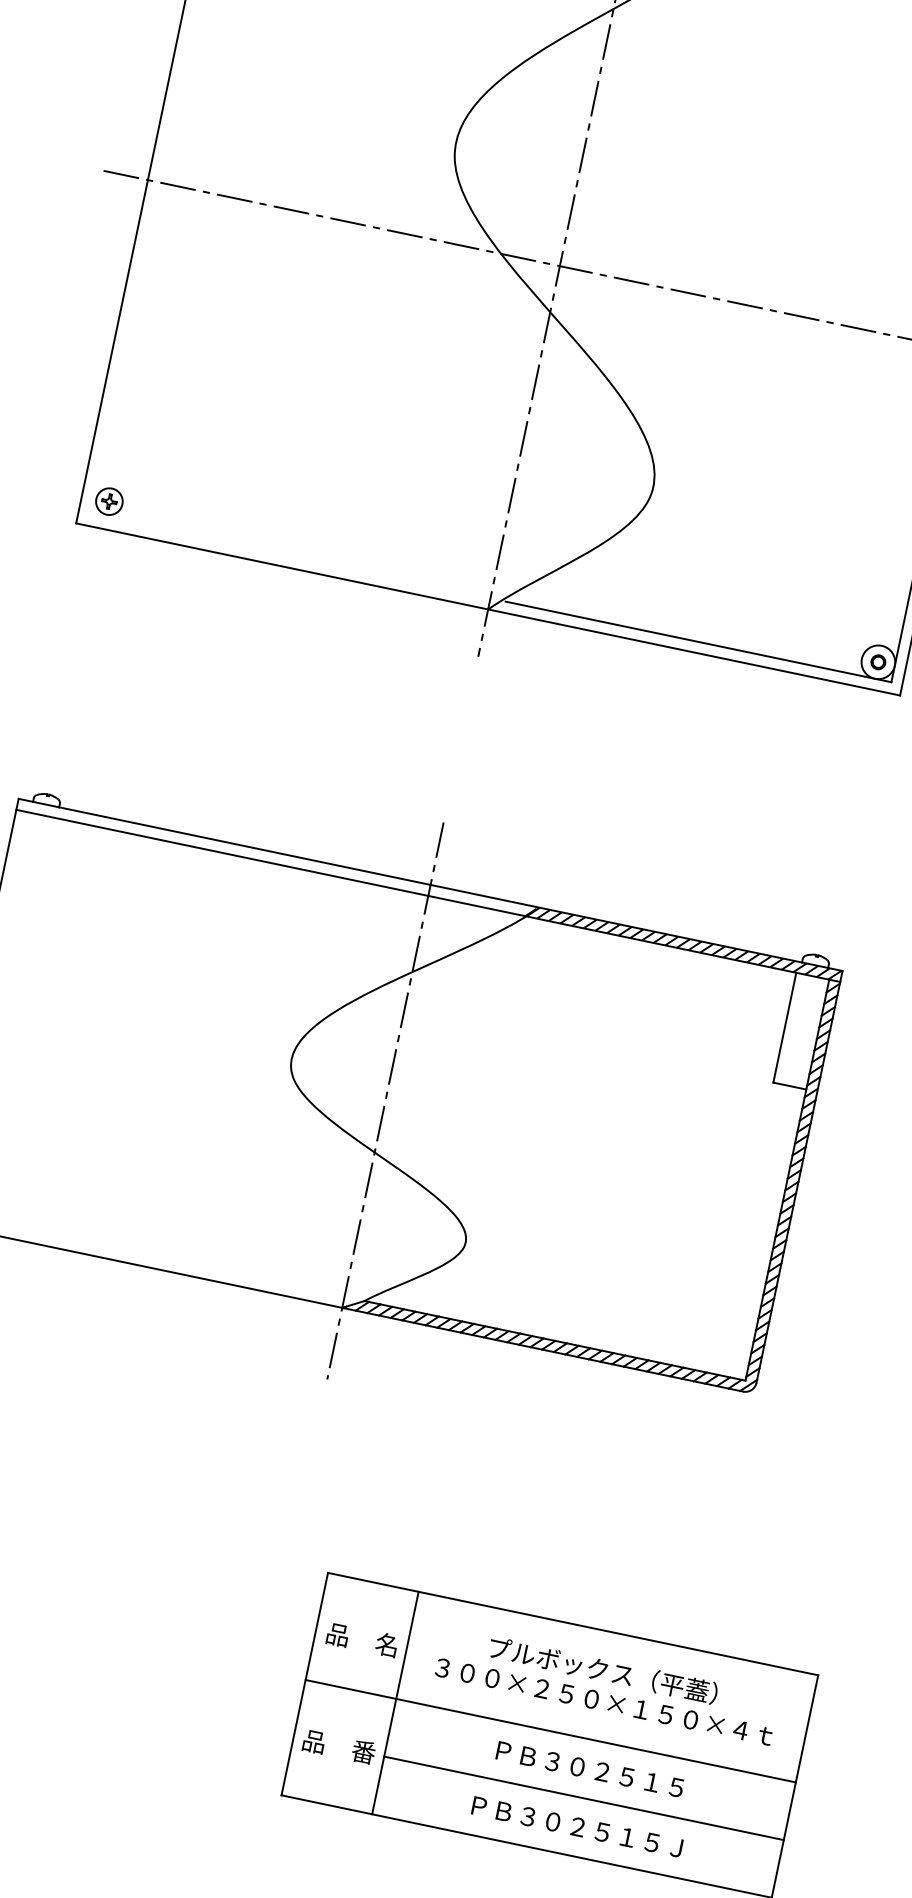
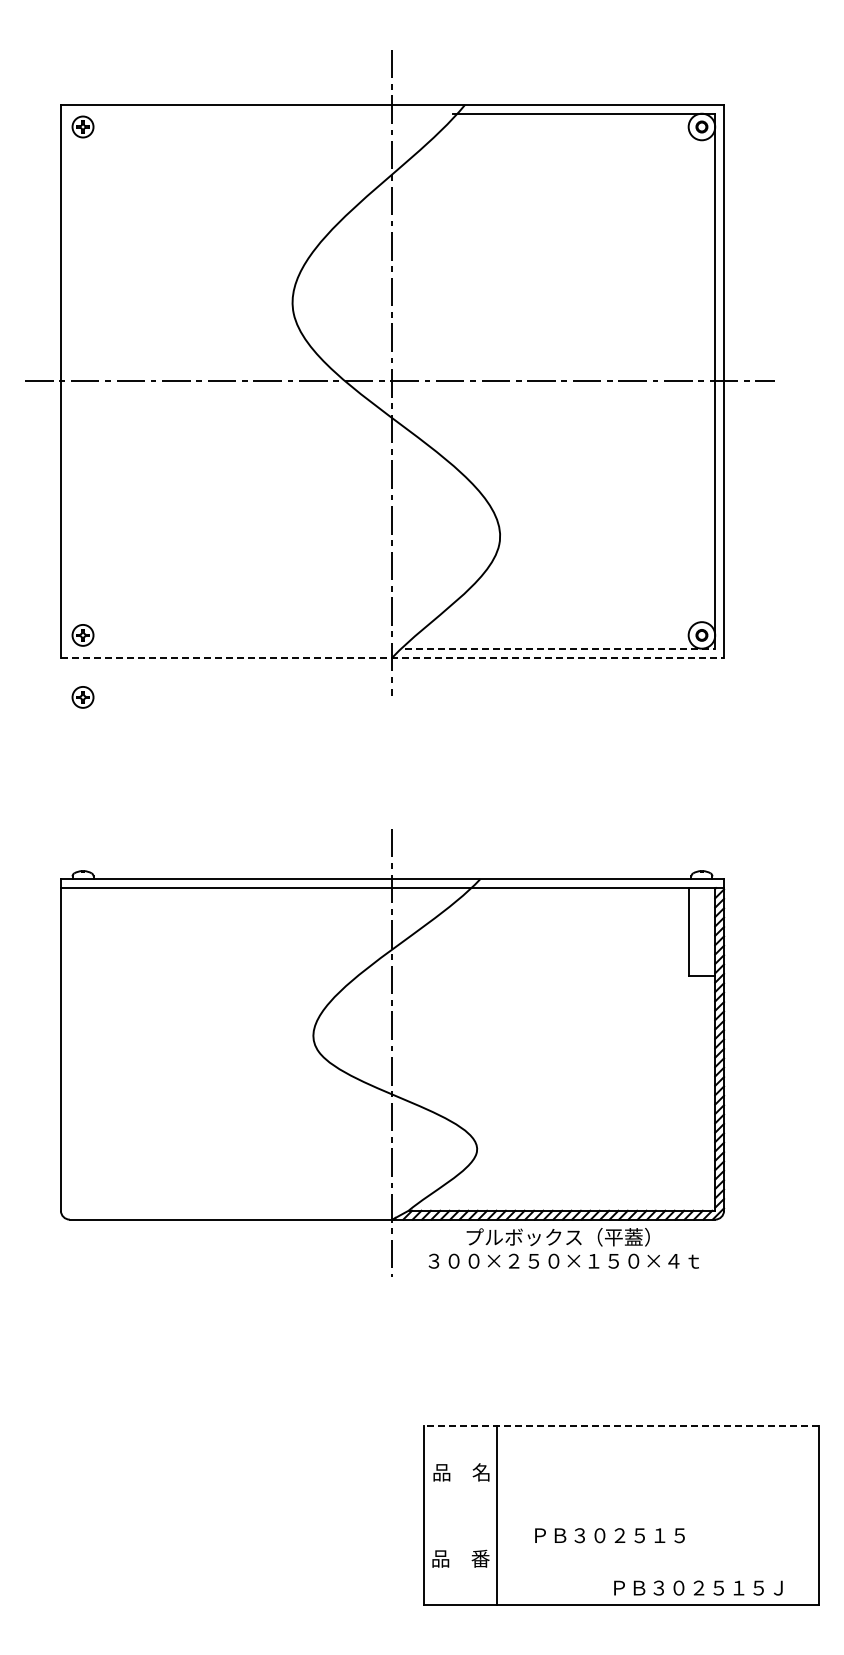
part: (92, 578) -> (82, 697), added
line: (488, 609) -> (392, 657), solid -> dashed
line: (699, 641) -> (560, 648), solid -> dashed
hatch: (684, 943) -> (597, 883), removed
line: (571, 1624) -> (620, 1426), solid -> dashed
text: (606, 1685) -> (563, 1248), moved
line: (550, 1731) -> (621, 1512), removed
text: (589, 1769) -> (609, 1535), moved
line: (583, 1797) -> (657, 1558), removed
text: (577, 1826) -> (698, 1587), moved

